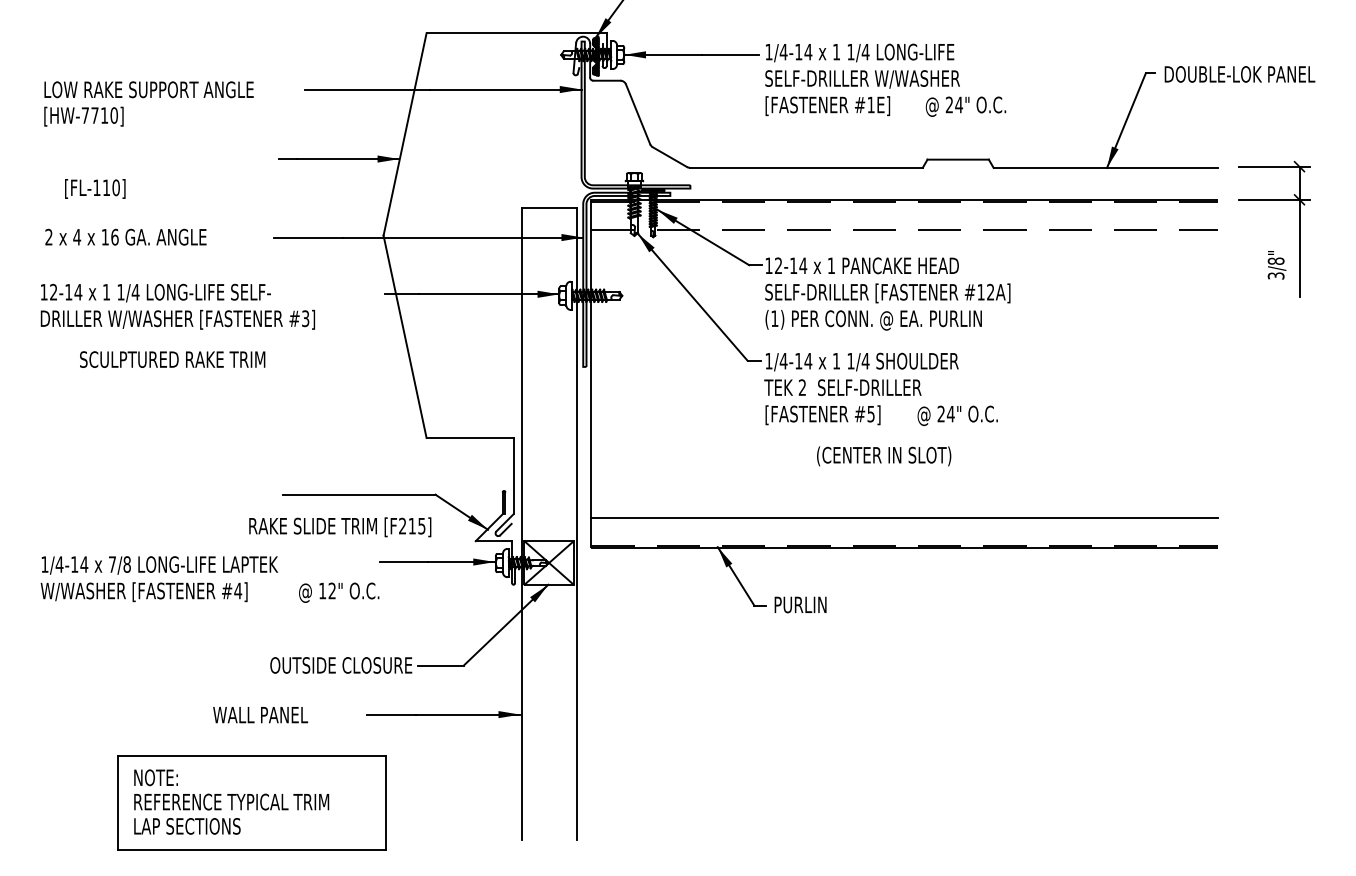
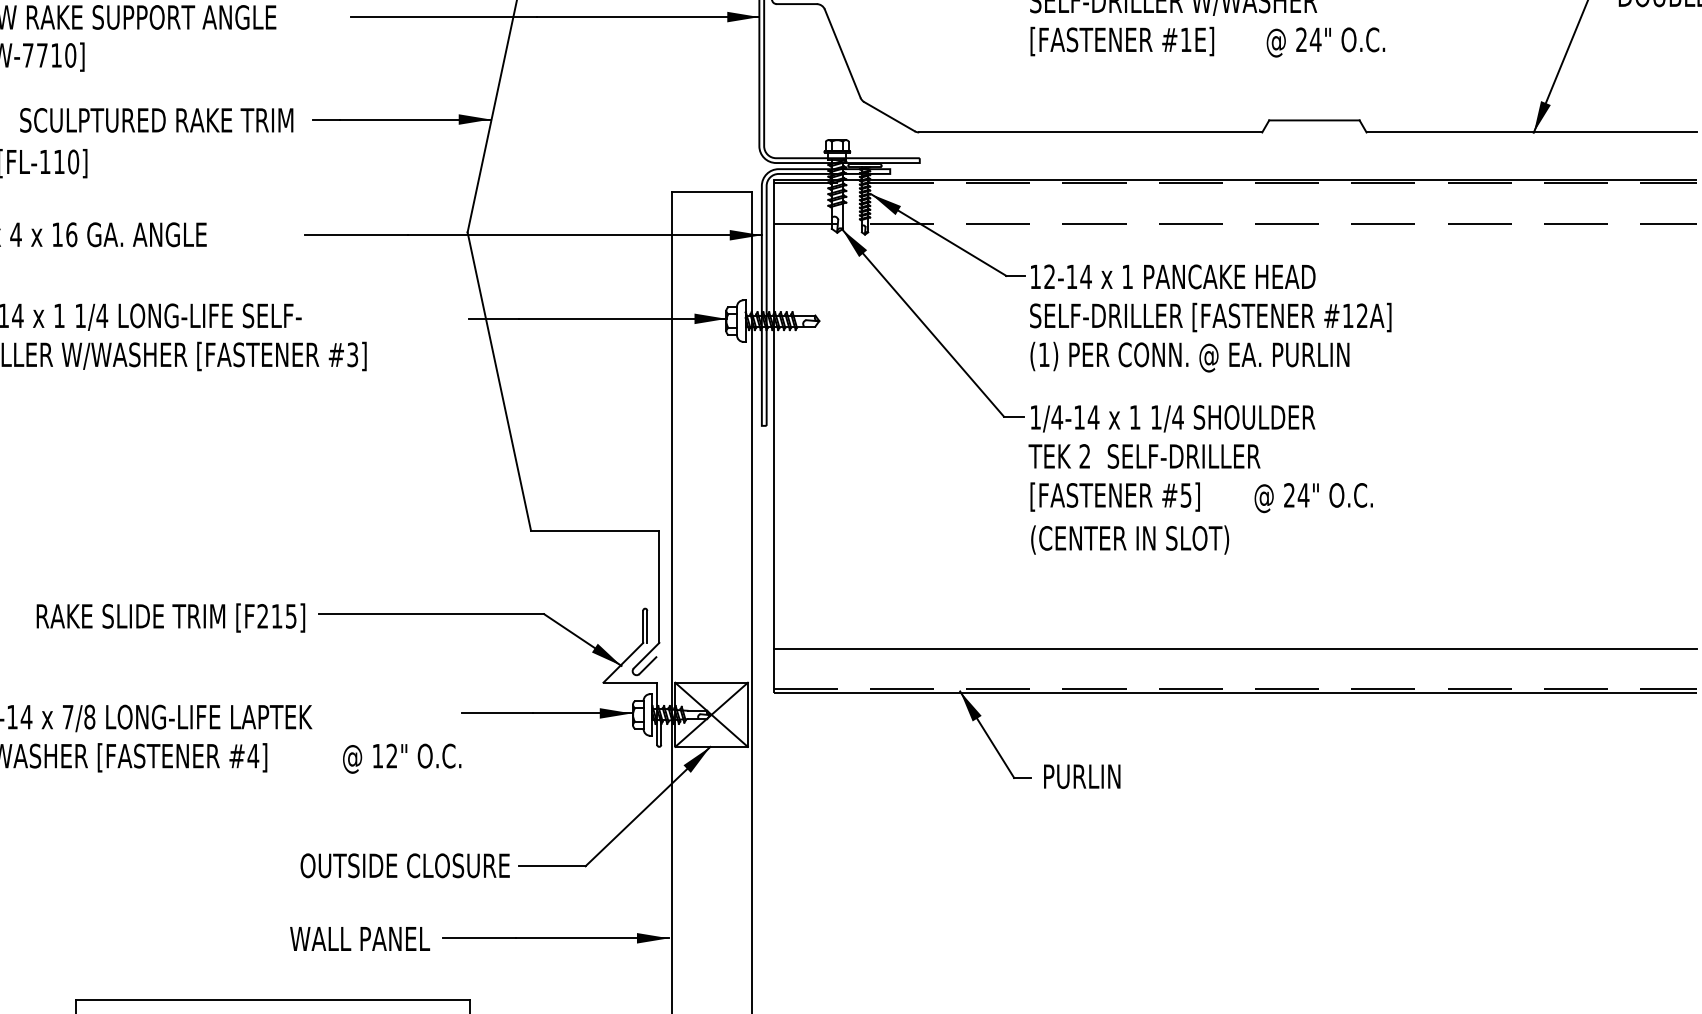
text: (172, 359) -> (156, 120), moved
text: (884, 456) -> (1130, 540), moved
text: (340, 527) -> (171, 618), moved
text: (260, 715) -> (359, 939), moved

